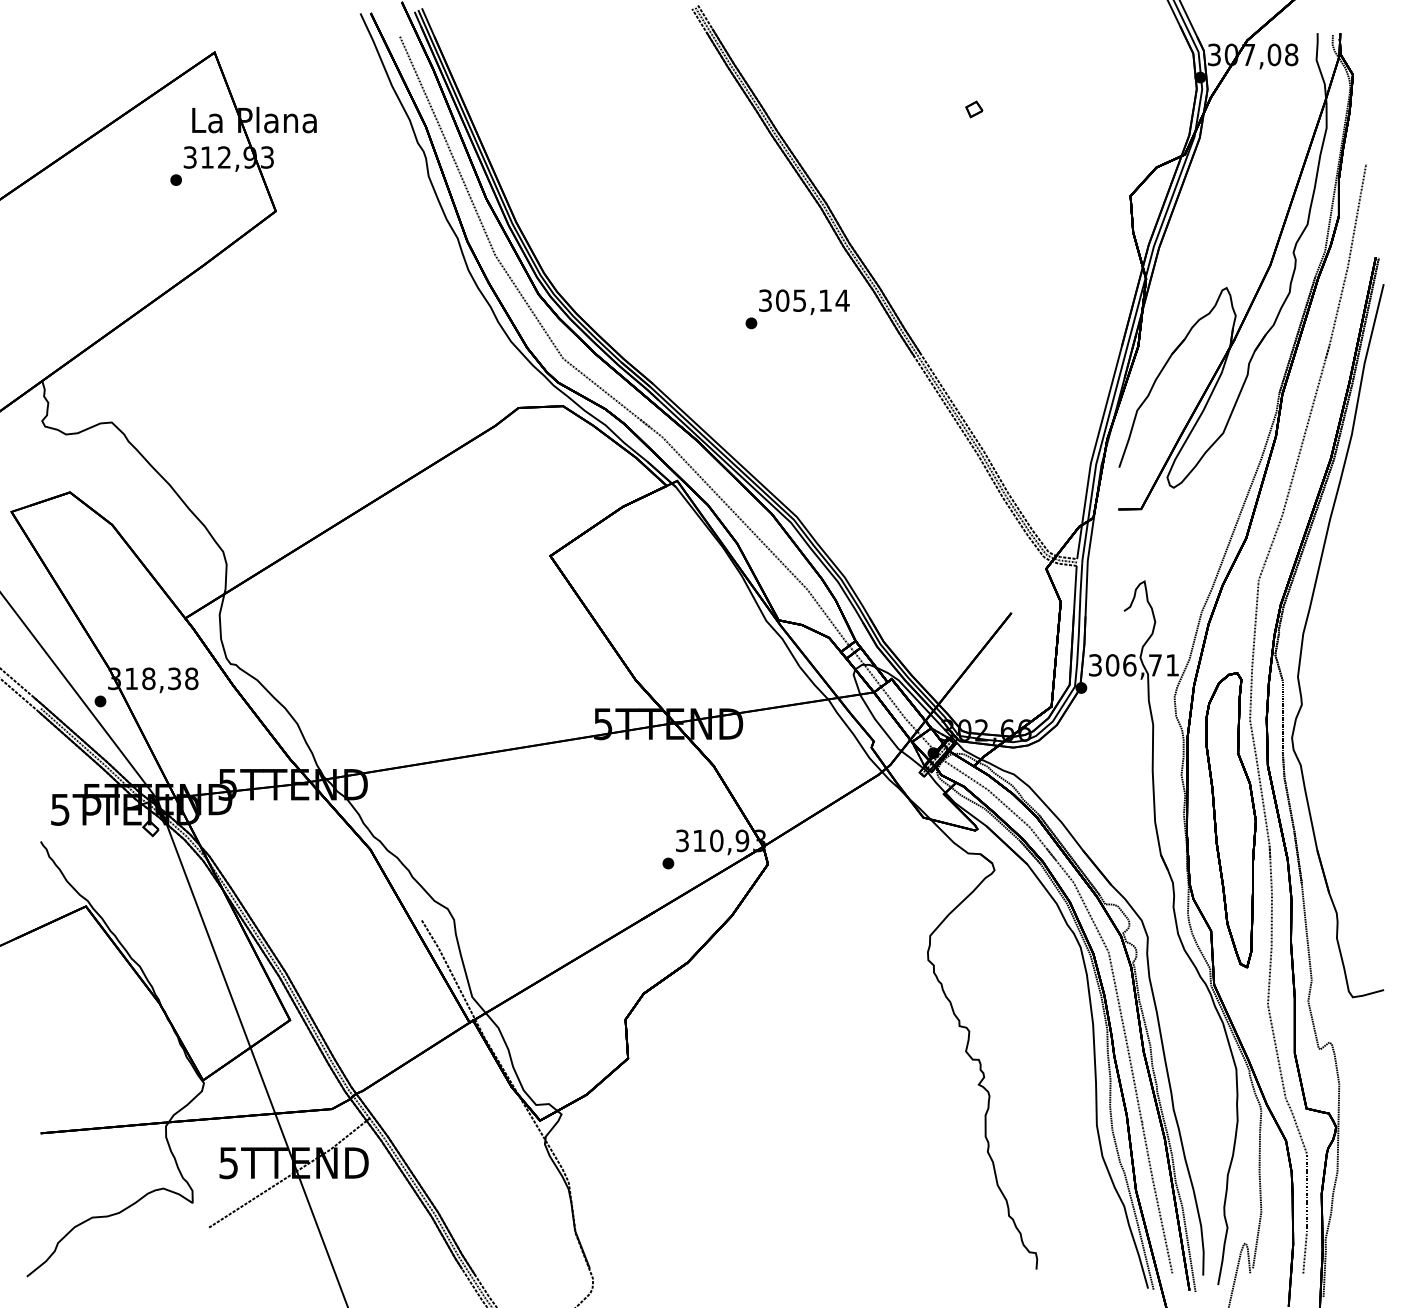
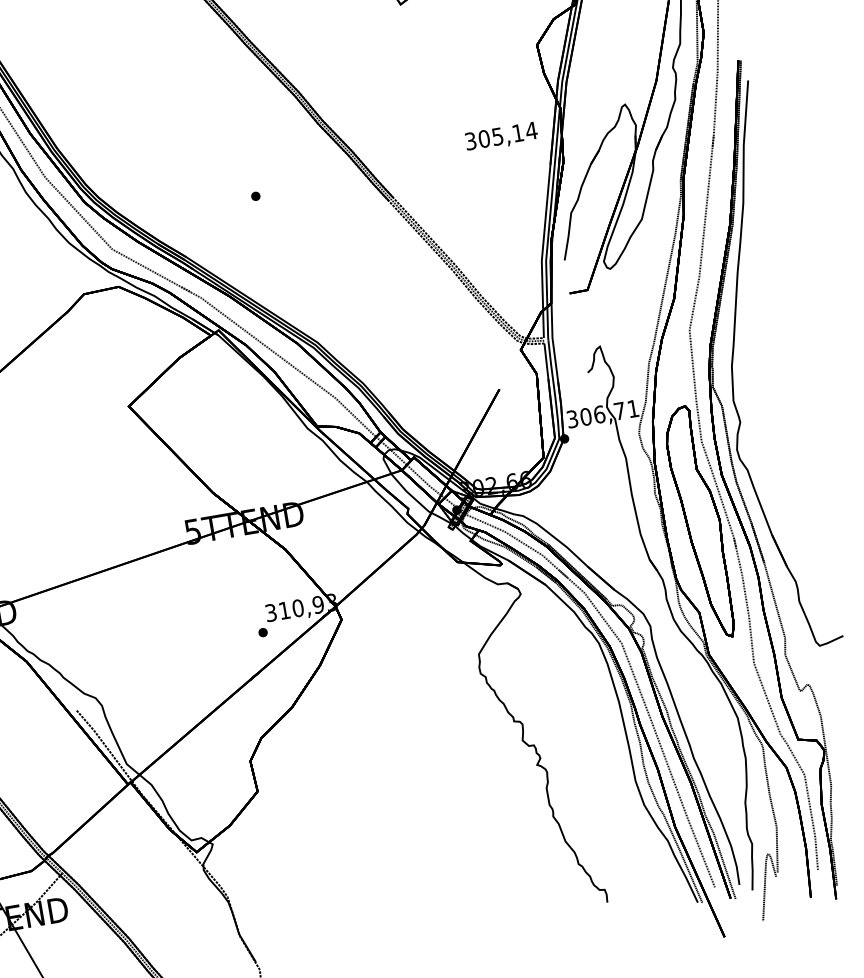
text: (804, 302) -> (501, 137), moved

